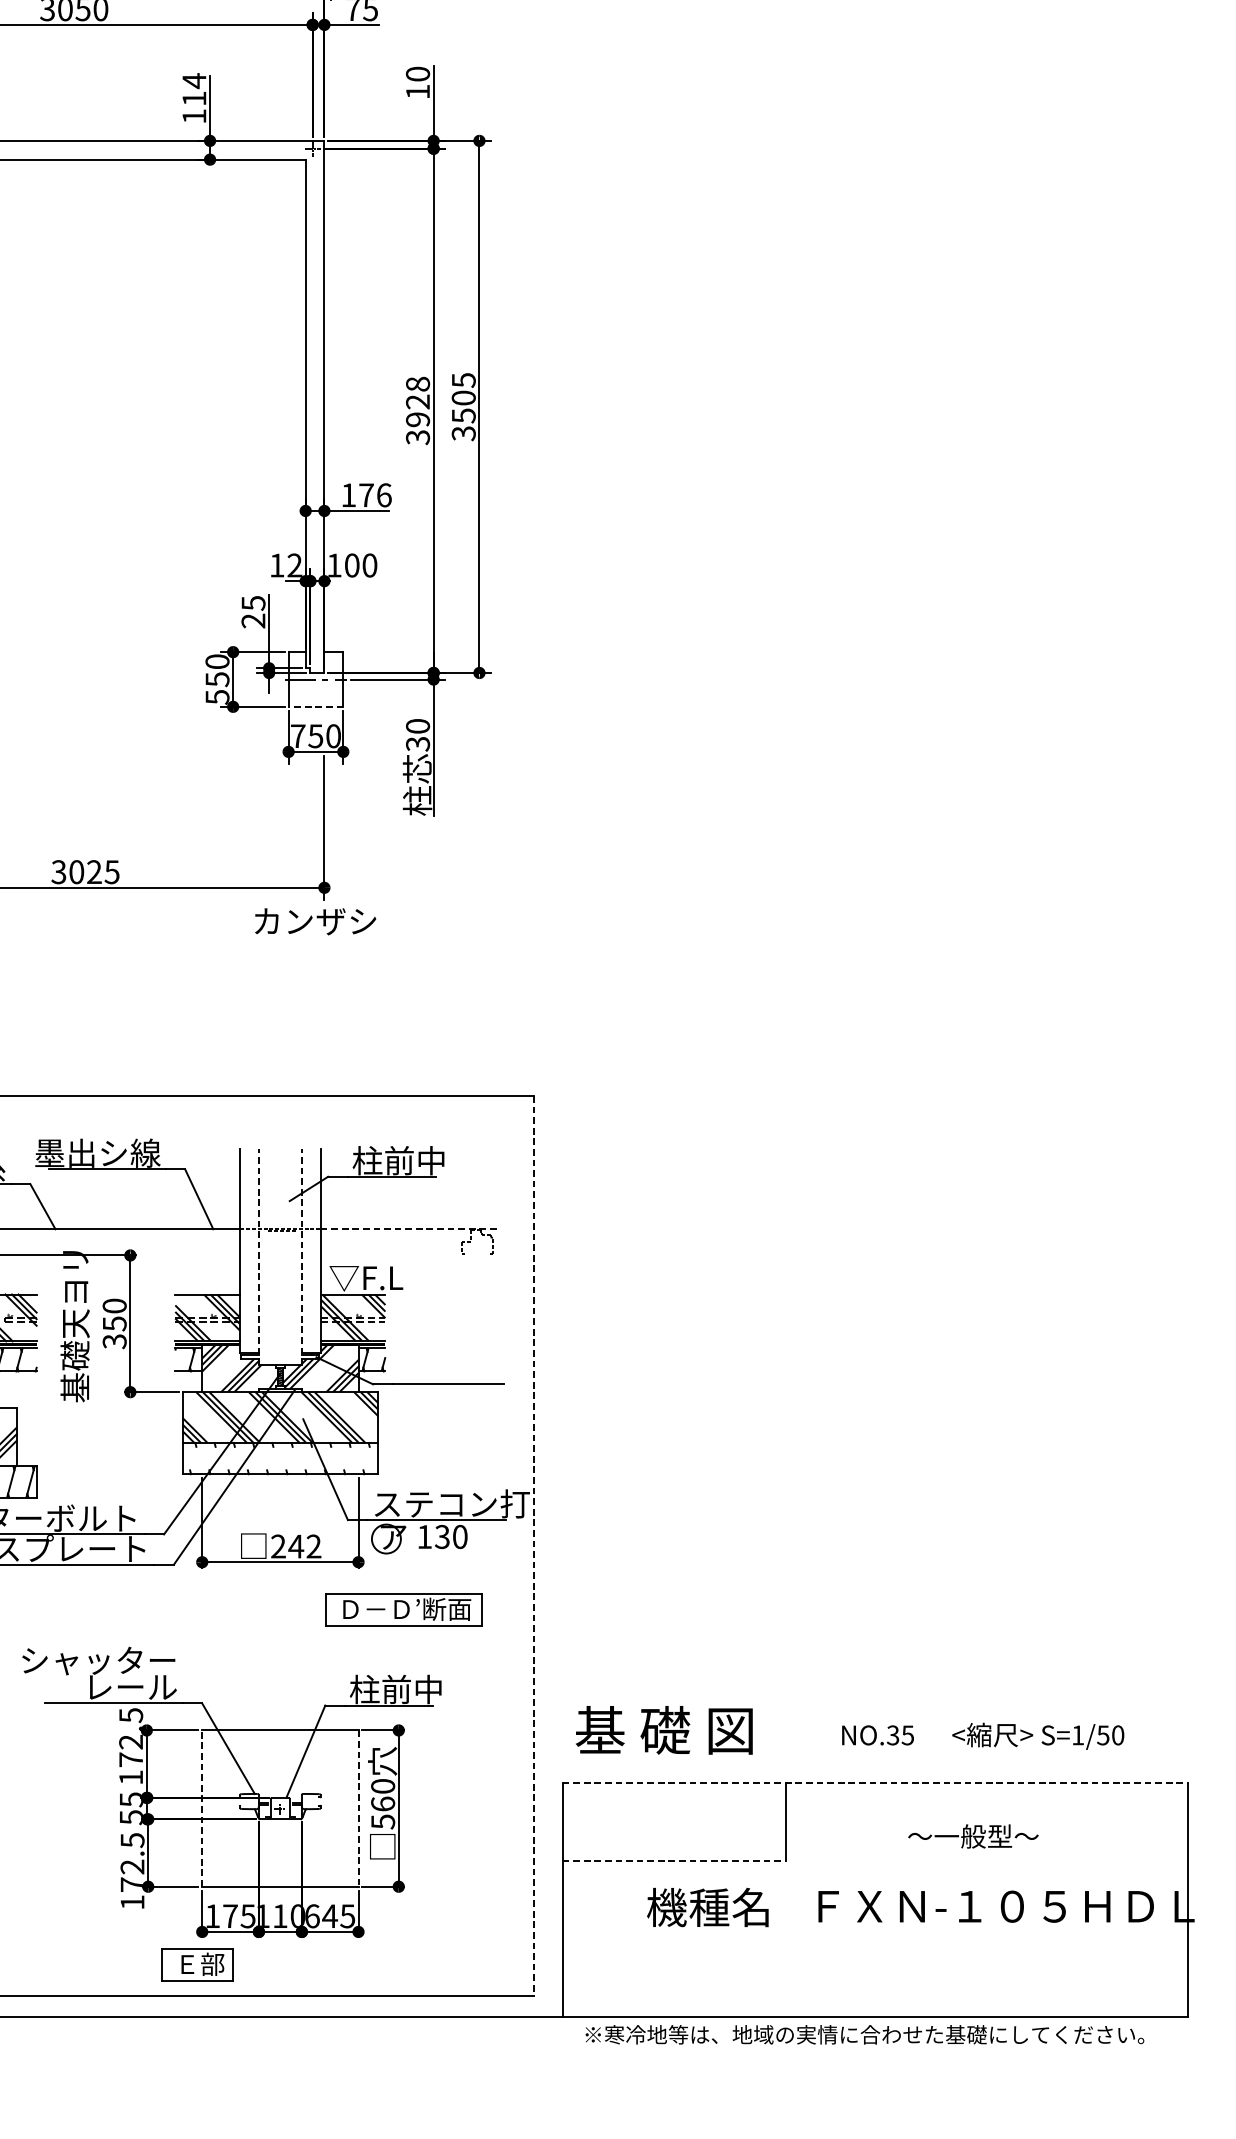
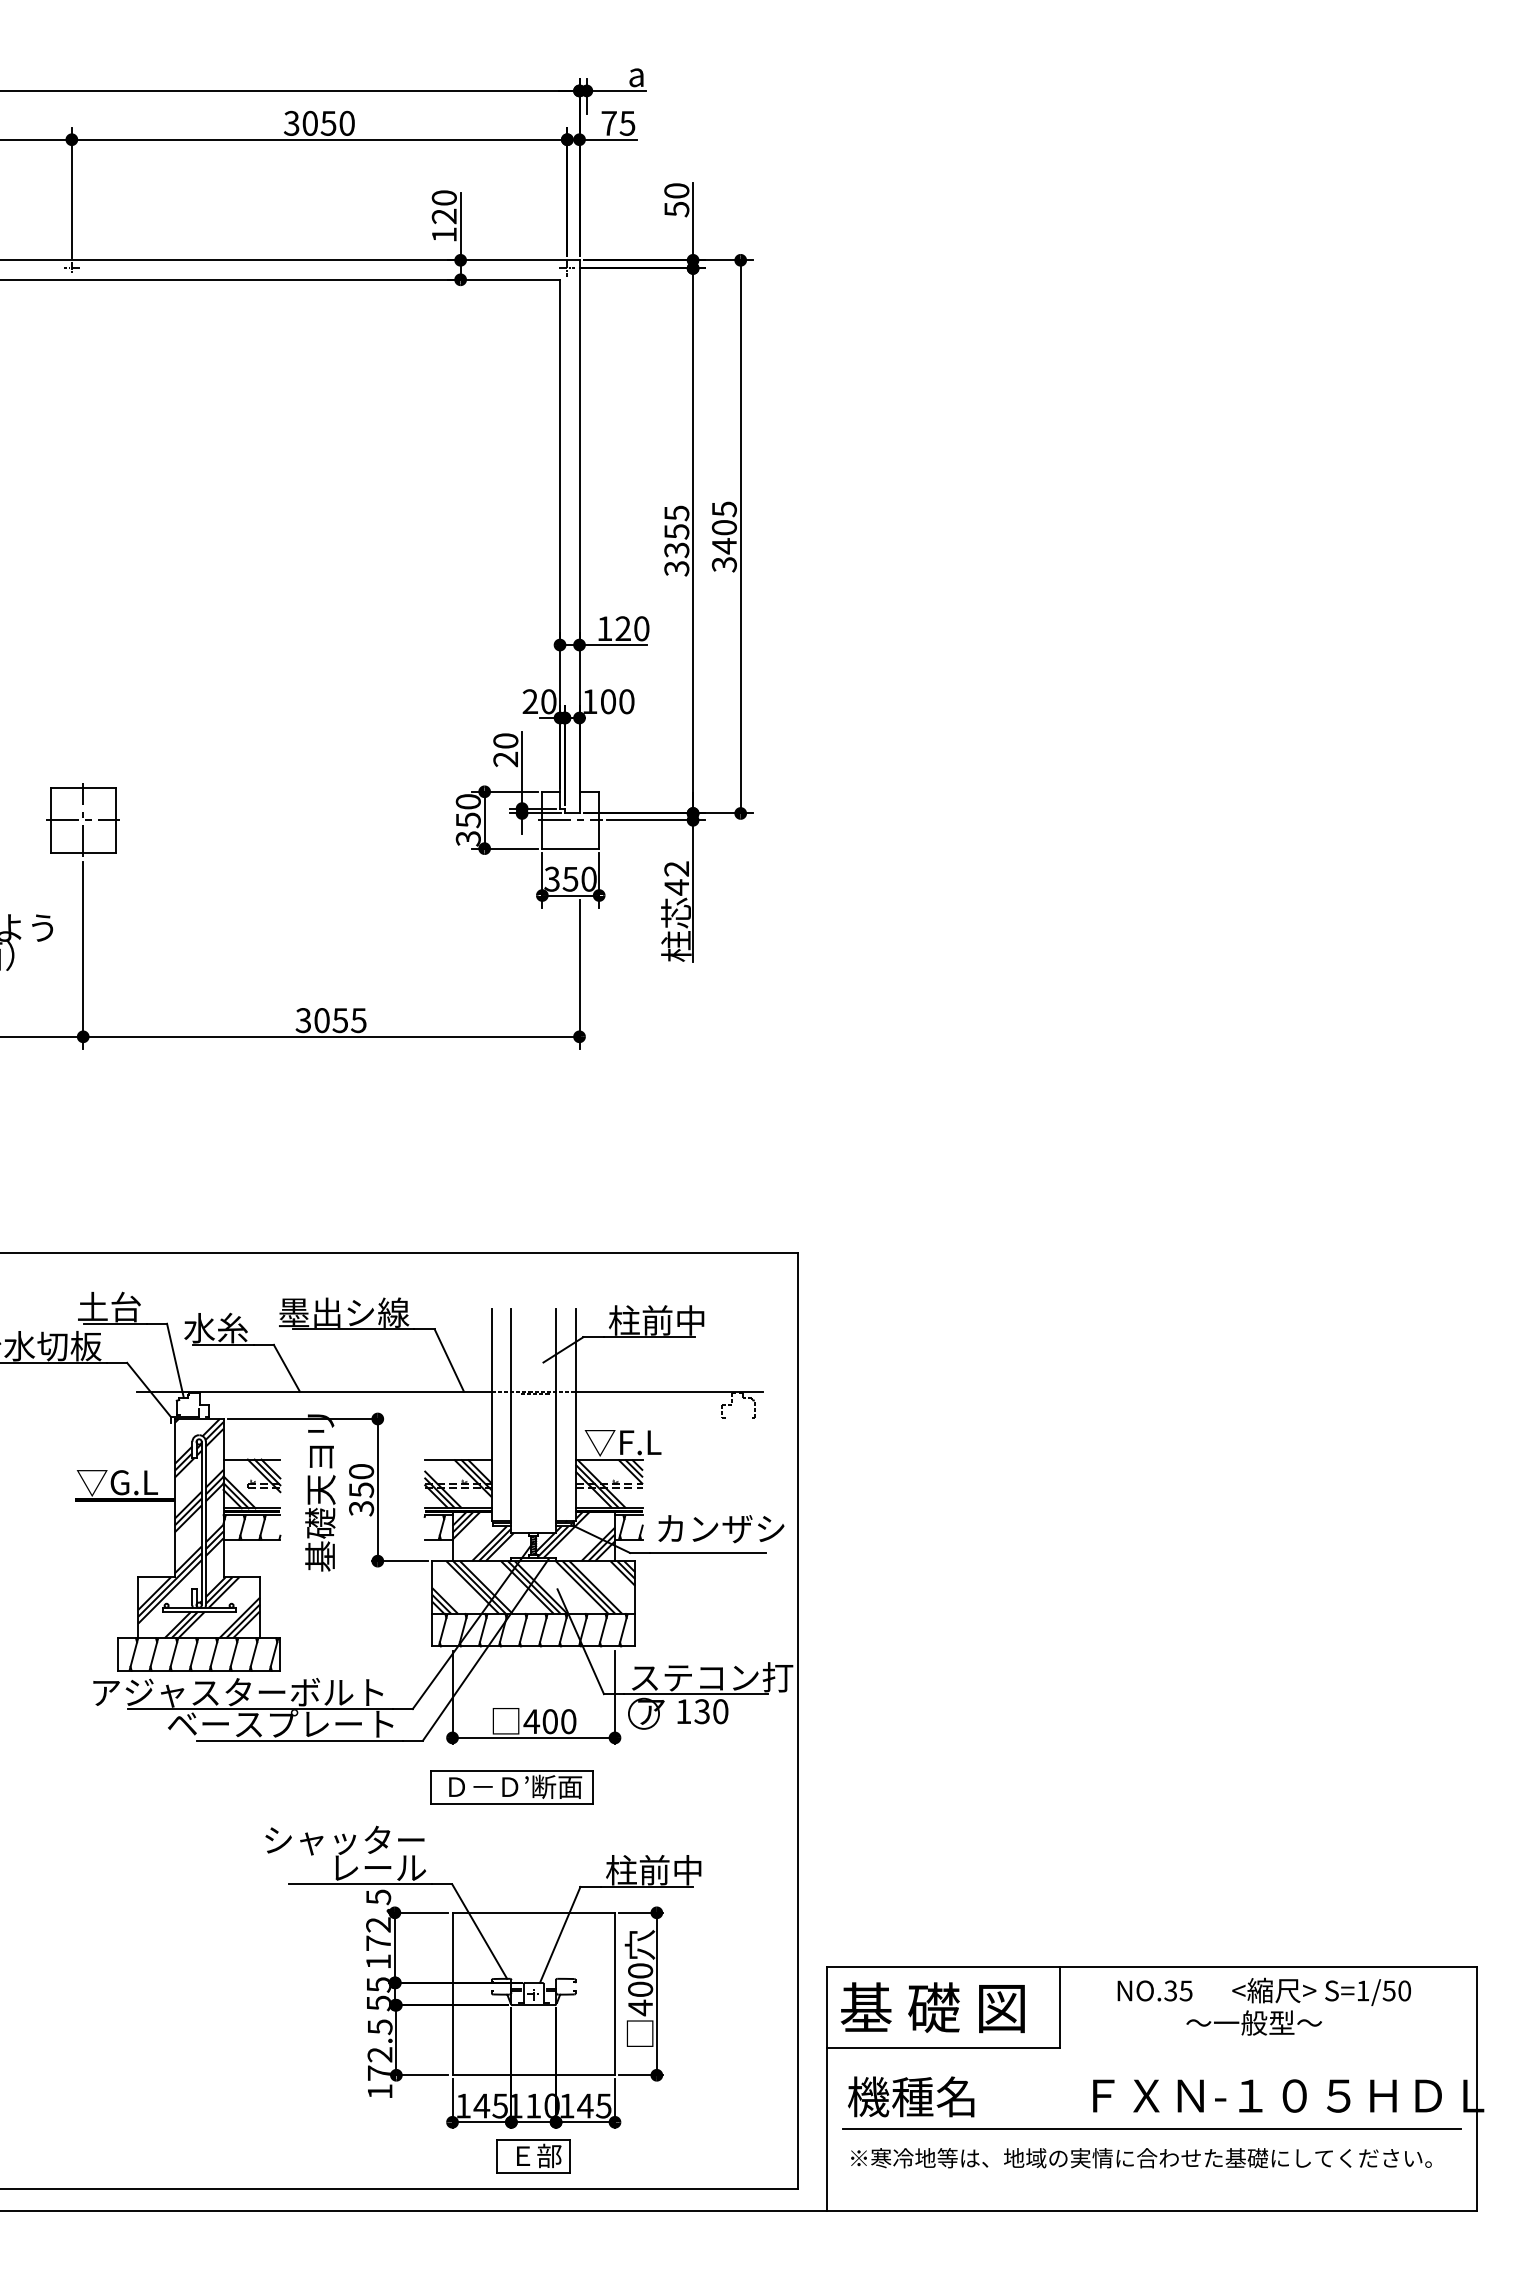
text: (193, 89) -> (443, 206), 114 -> 120
text: (417, 92) -> (676, 209), 10 -> 50
text: (417, 401) -> (676, 531), 3928 -> 3355
text: (463, 416) -> (724, 546), 3505 -> 3405
text: (375, 495) -> (632, 628), 176 -> 120
text: (285, 565) -> (539, 701), 12 -> 20
text: (253, 602) -> (505, 740), 25 -> 20
text: (216, 697) -> (467, 838), 550 -> 350
line: (315, 706) -> (570, 848), dashed -> solid
text: (297, 735) -> (551, 878), 750 -> 350
text: (417, 735) -> (676, 878), 30 -> 42
text: (94, 872) -> (340, 1020), 3025 -> 3055
text: (315, 922) -> (721, 1529), moved
line: (410, 1229) -> (669, 1391), dashed -> solid
line: (258, 1256) -> (511, 1420), dashed -> solid
line: (302, 1256) -> (556, 1420), dashed -> solid
hatch: (279, 1457) -> (532, 1629), added
line: (534, 1545) -> (797, 1720), dashed -> solid
text: (295, 1546) -> (549, 1721), 242 -> 400
part: (403, 1609) -> (511, 1787), moved
text: (663, 1730) -> (932, 2007), moved
text: (982, 1735) -> (1263, 1991), moved
line: (875, 1782) -> (1152, 1966), dashed -> solid
line: (202, 1808) -> (452, 1993), dashed -> solid
line: (358, 1809) -> (614, 1994), dashed -> solid
text: (383, 1812) -> (640, 1998), 560 -> 400
line: (674, 1860) -> (943, 2048), dashed -> solid
text: (708, 1907) -> (911, 2096), moved
text: (230, 1915) -> (481, 2105), 175 -> 145
text: (312, 1915) -> (567, 2105), 645 -> 145
line: (874, 1938) -> (1151, 2129), added
part: (197, 1964) -> (533, 2156), moved
text: (864, 2035) -> (1141, 2158), moved

